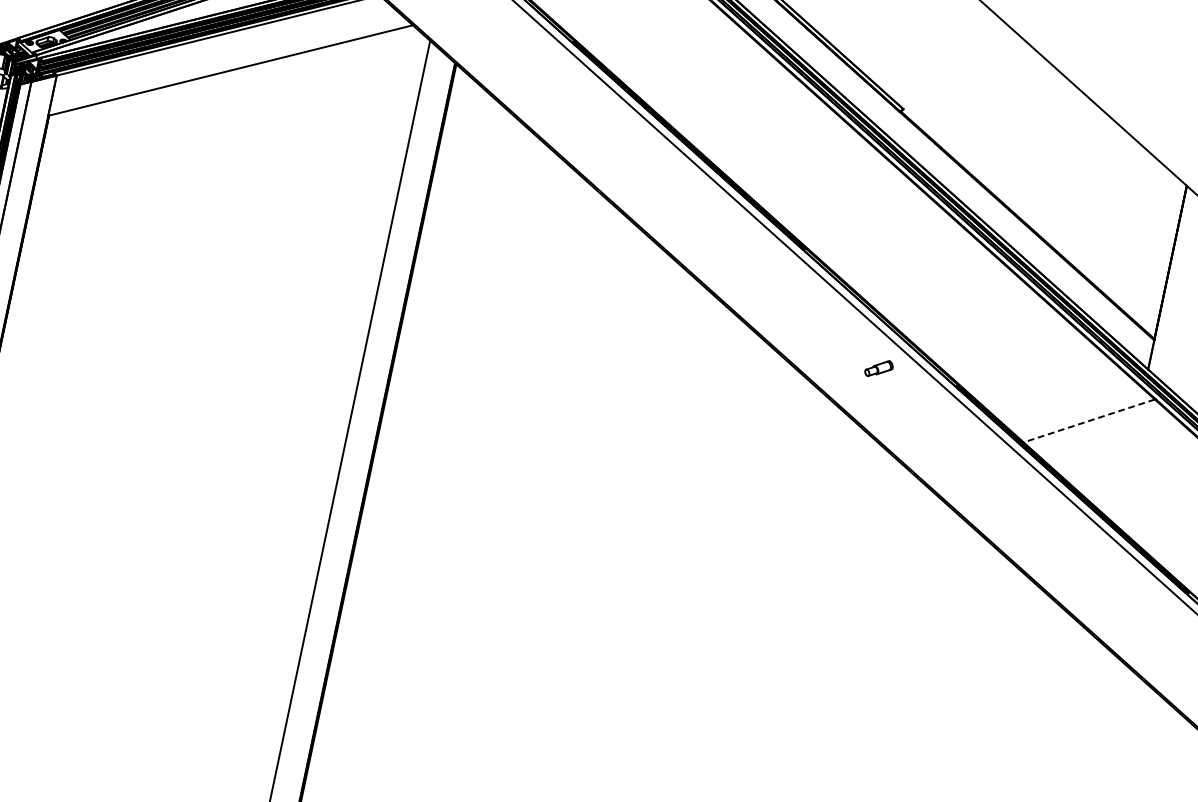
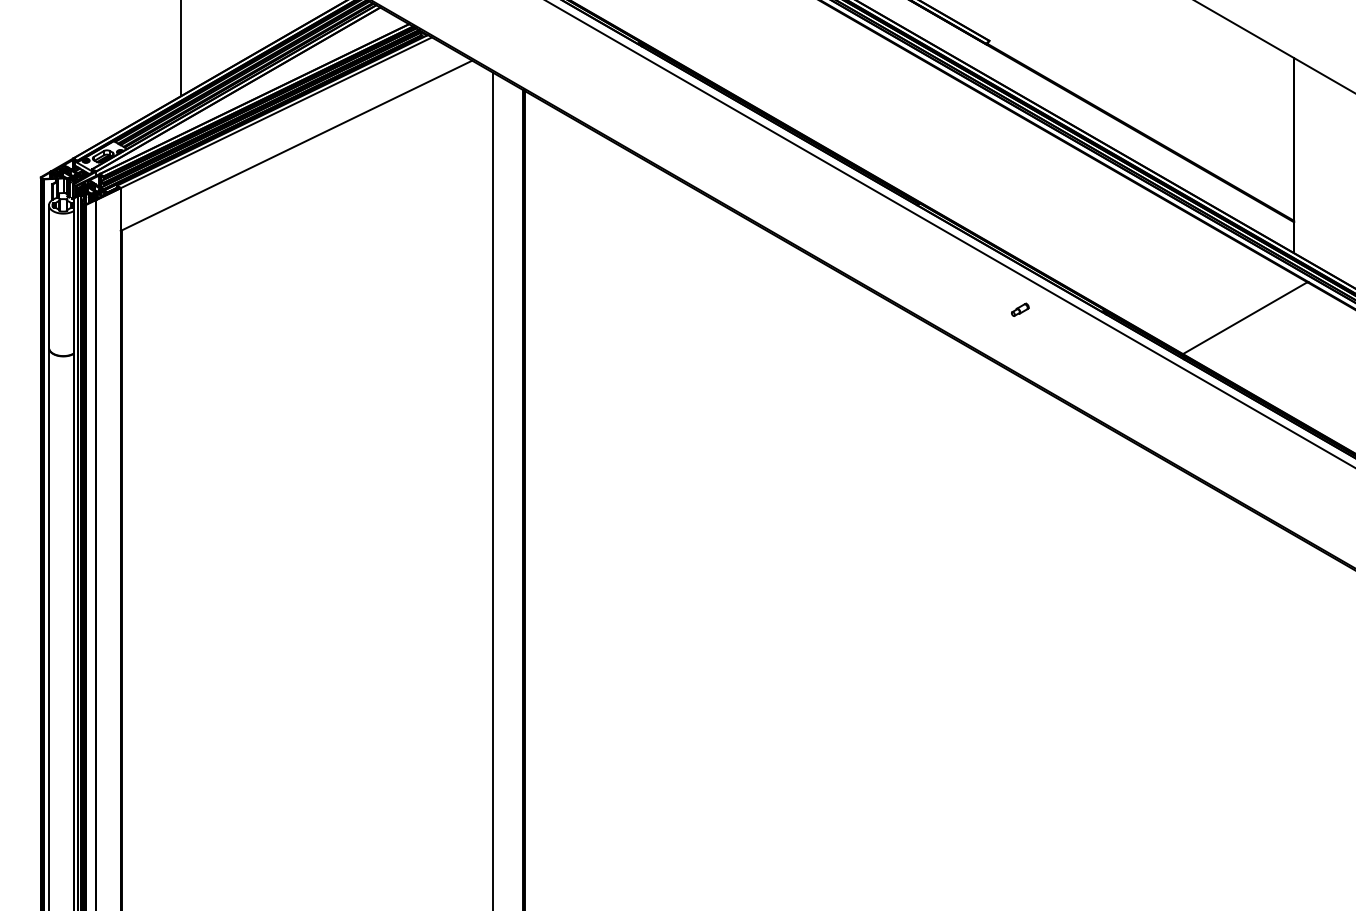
part: (879, 368) -> (1020, 309), size x0.62
line: (1089, 421) -> (1245, 318), dashed -> solid

